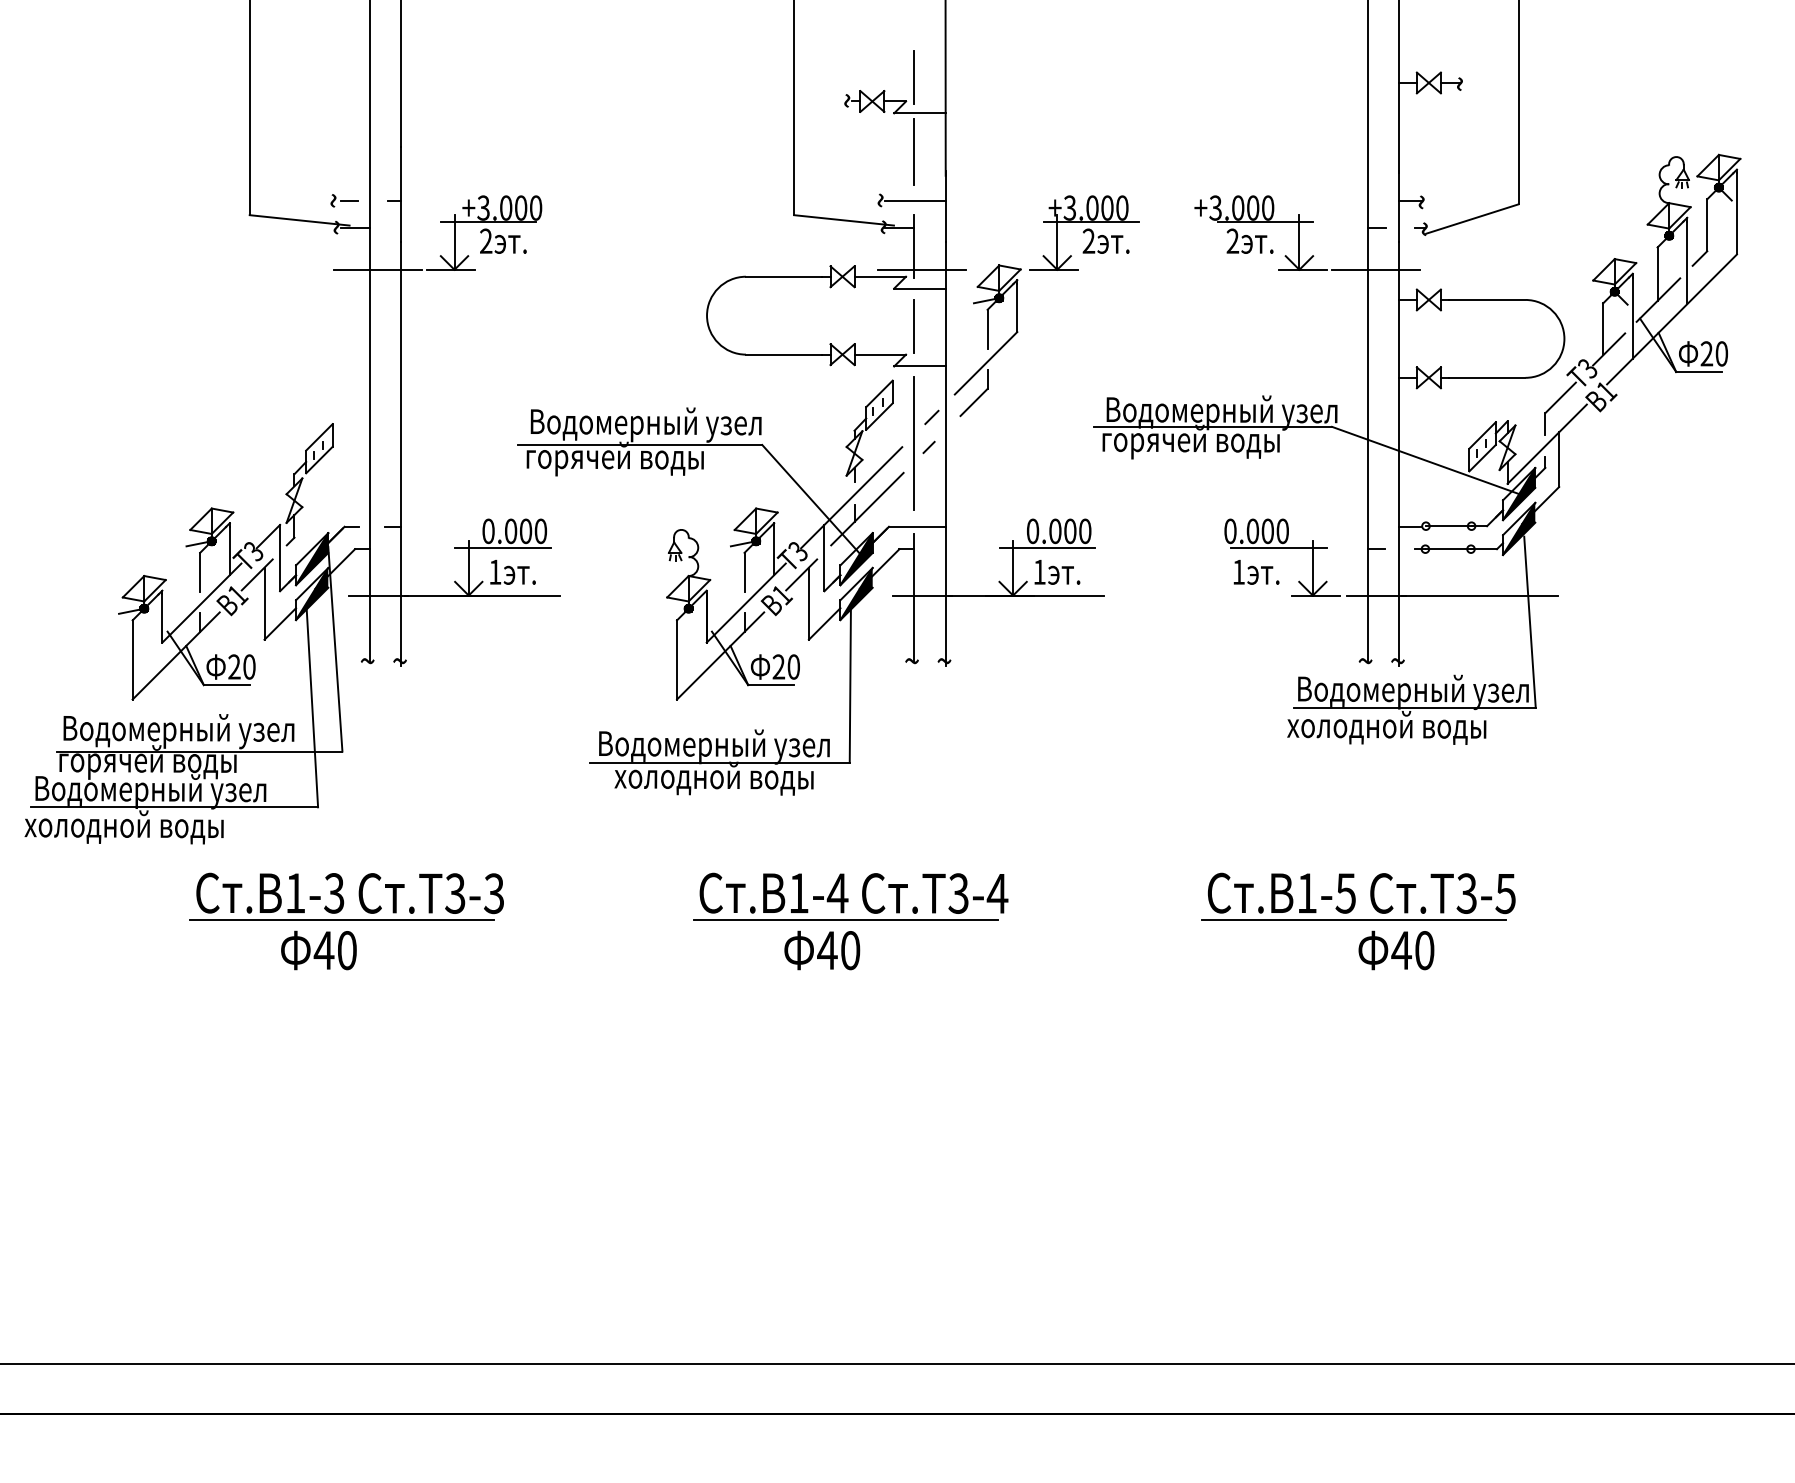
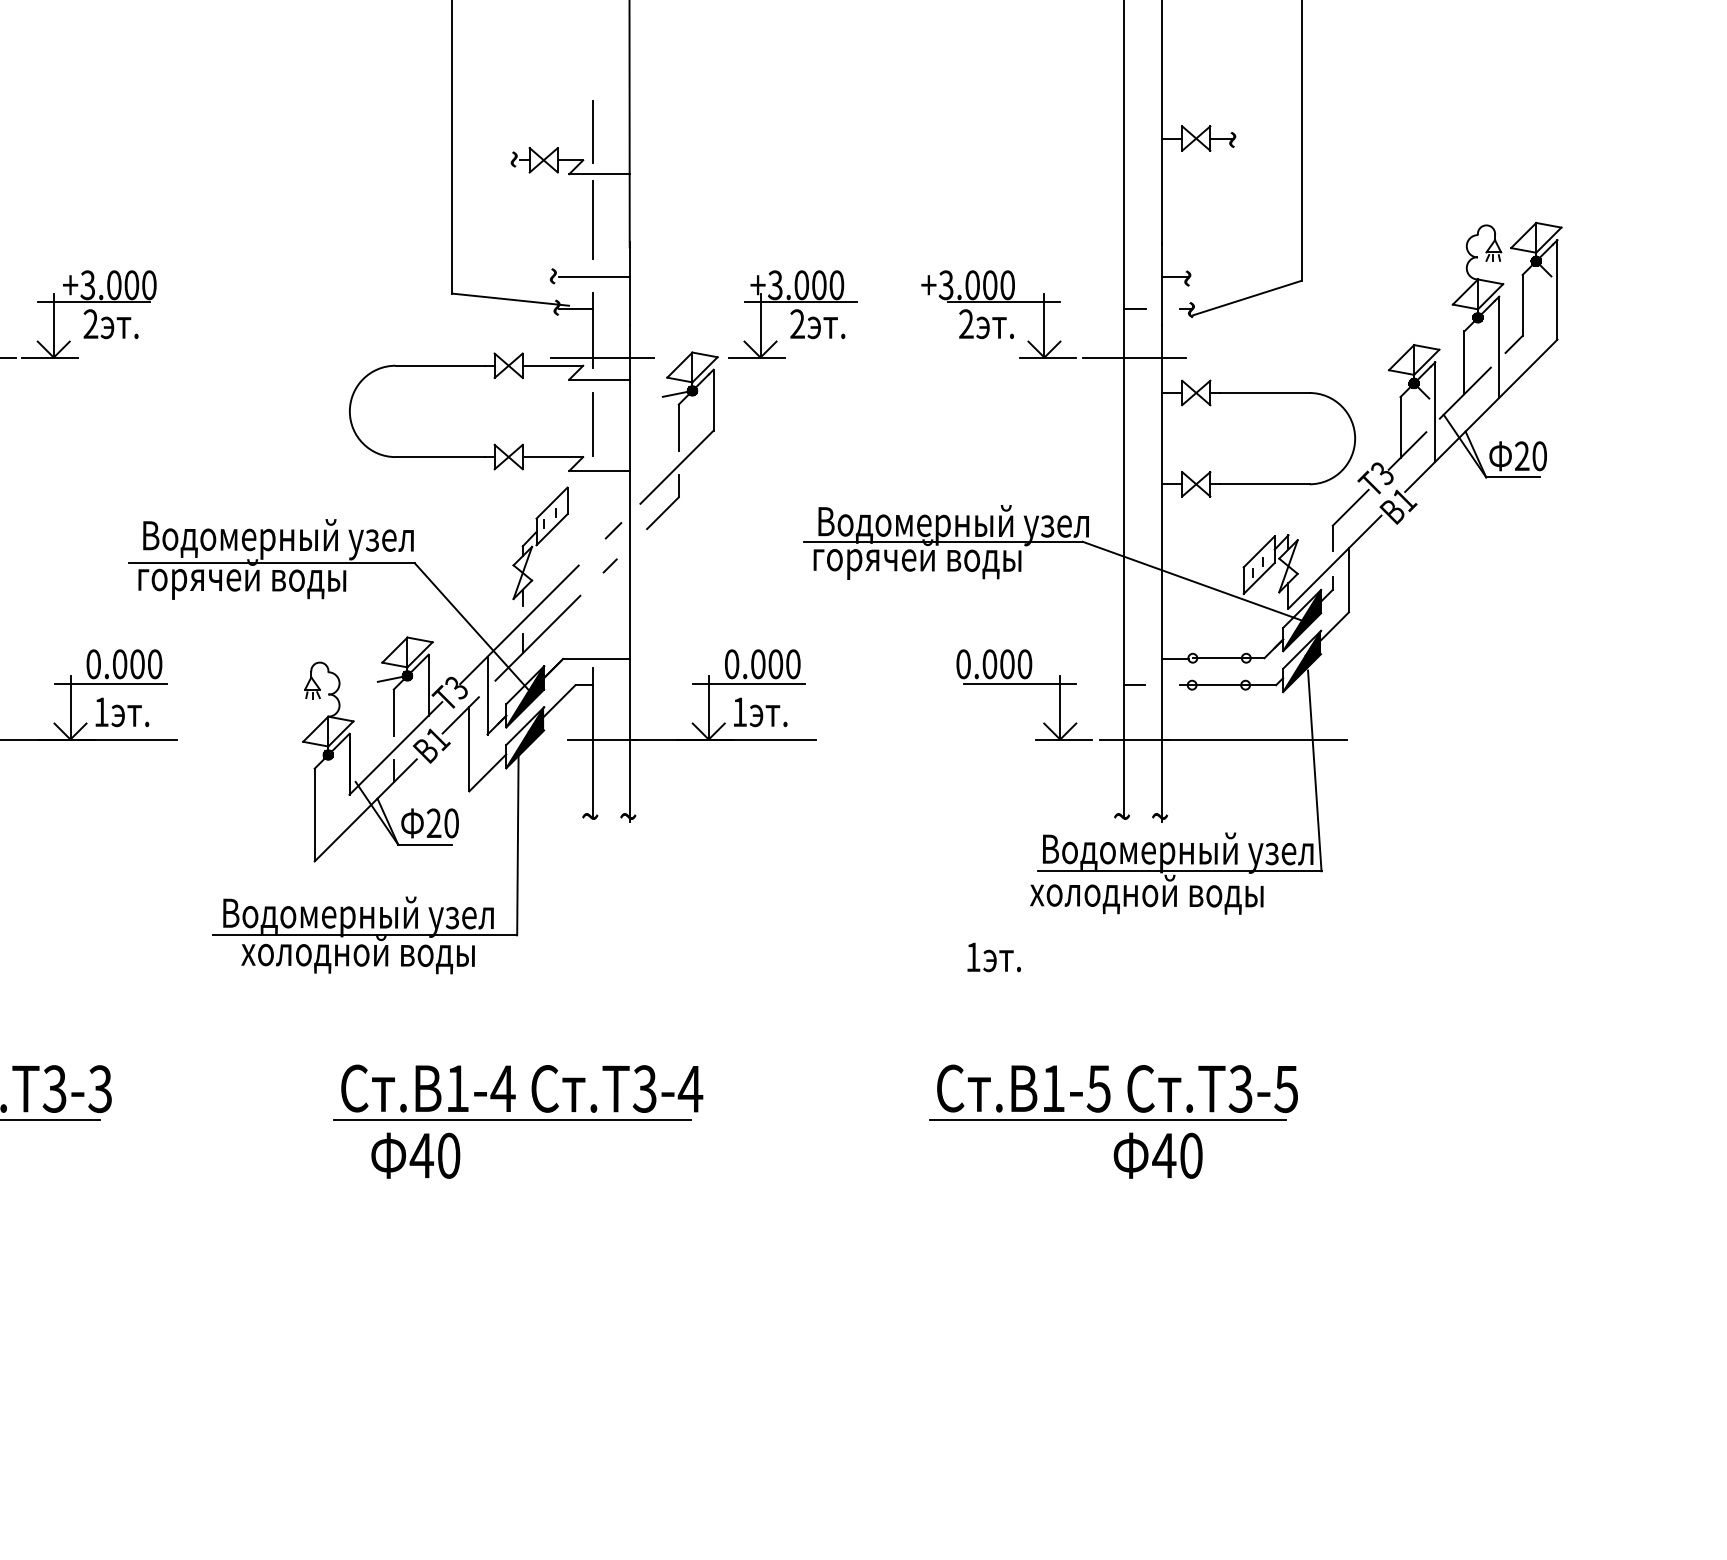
line: (914, 443) -> (593, 561), removed
text: (1256, 572) -> (994, 957), moved
text: (822, 950) -> (416, 1155), moved

